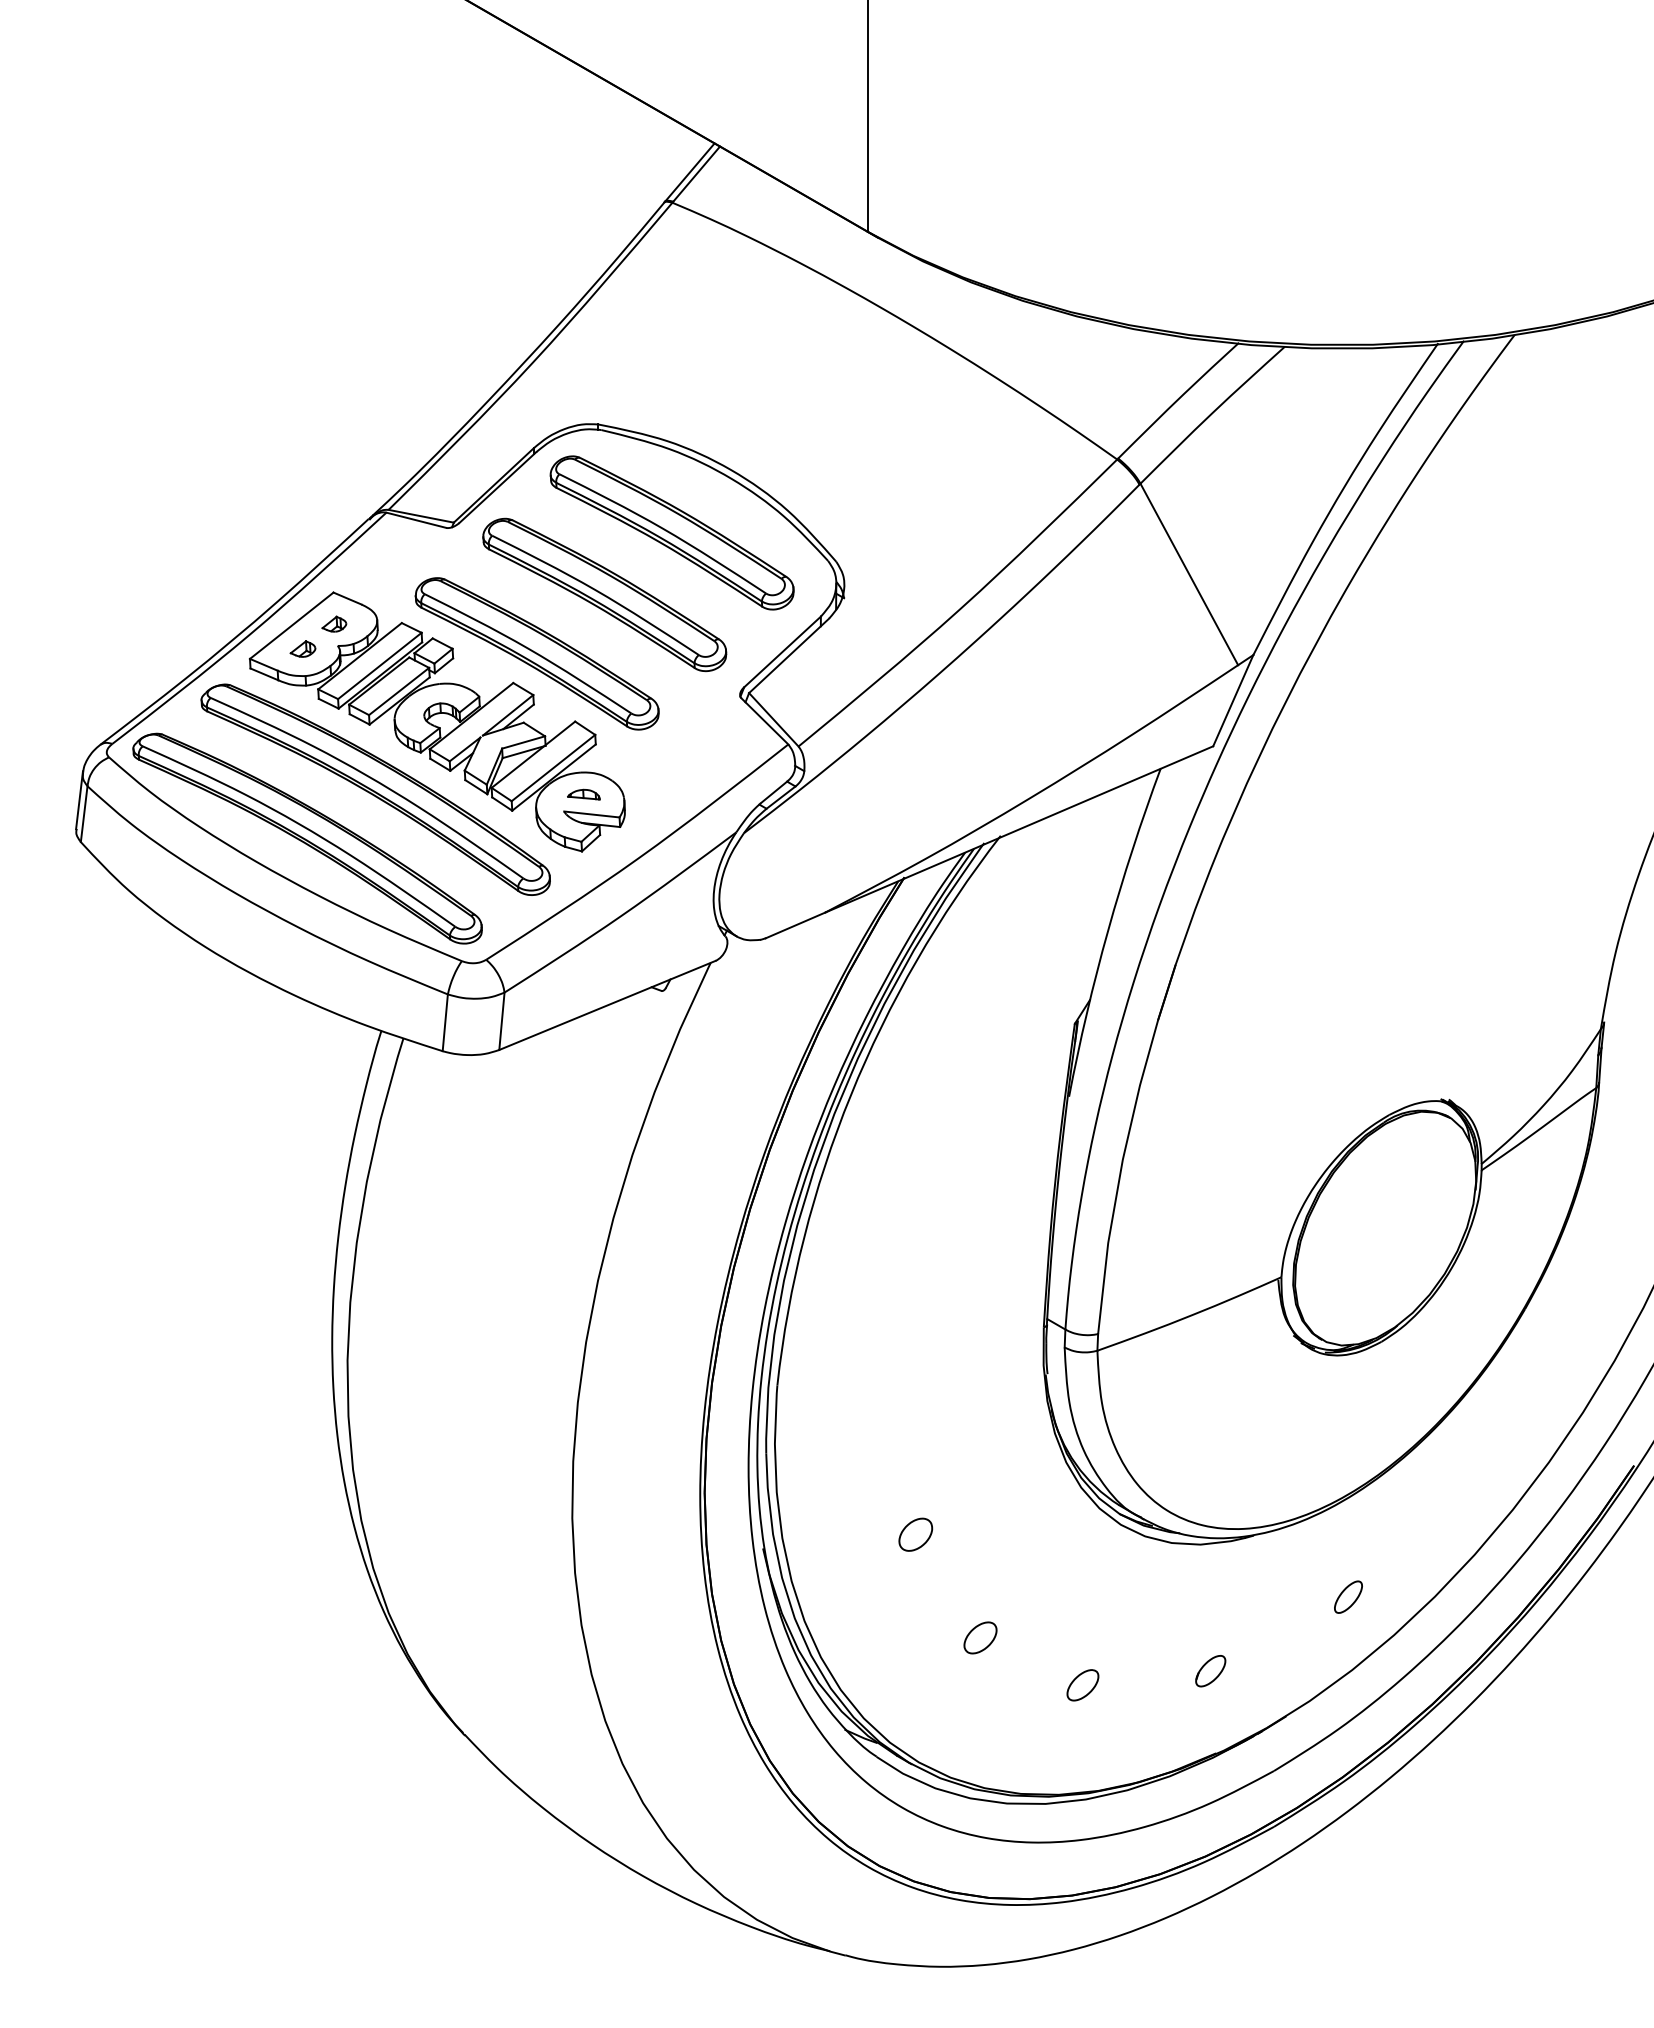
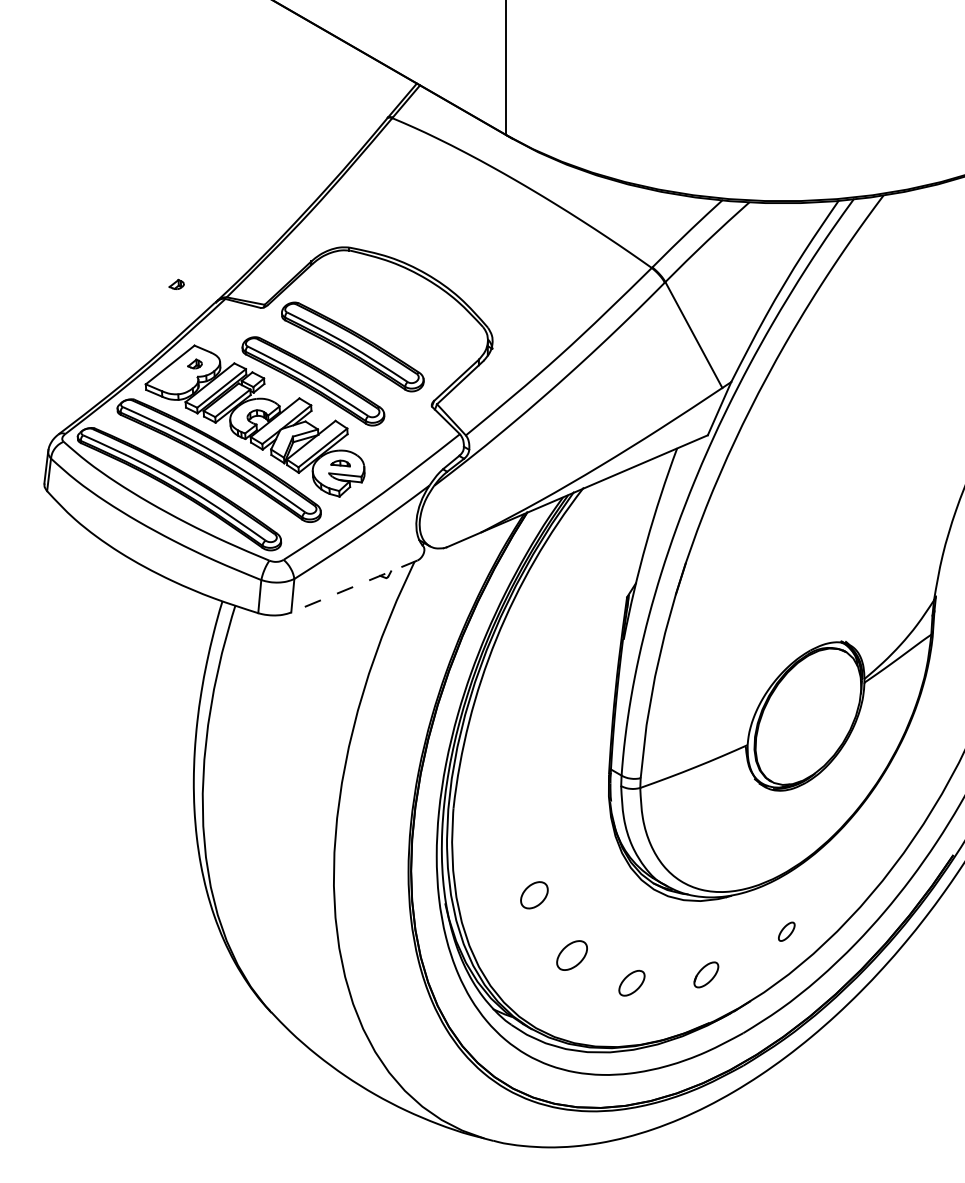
part: (671, 532) -> (391, 310), removed
part: (302, 647) -> (176, 283), moved
line: (605, 1005) -> (353, 586), solid -> dashed
part: (914, 1535) -> (533, 895), size x1.4
part: (979, 1637) -> (571, 955), size x1.6
part: (1210, 1670) -> (706, 974), size x1.4
part: (1082, 1684) -> (631, 982), size x1.4

